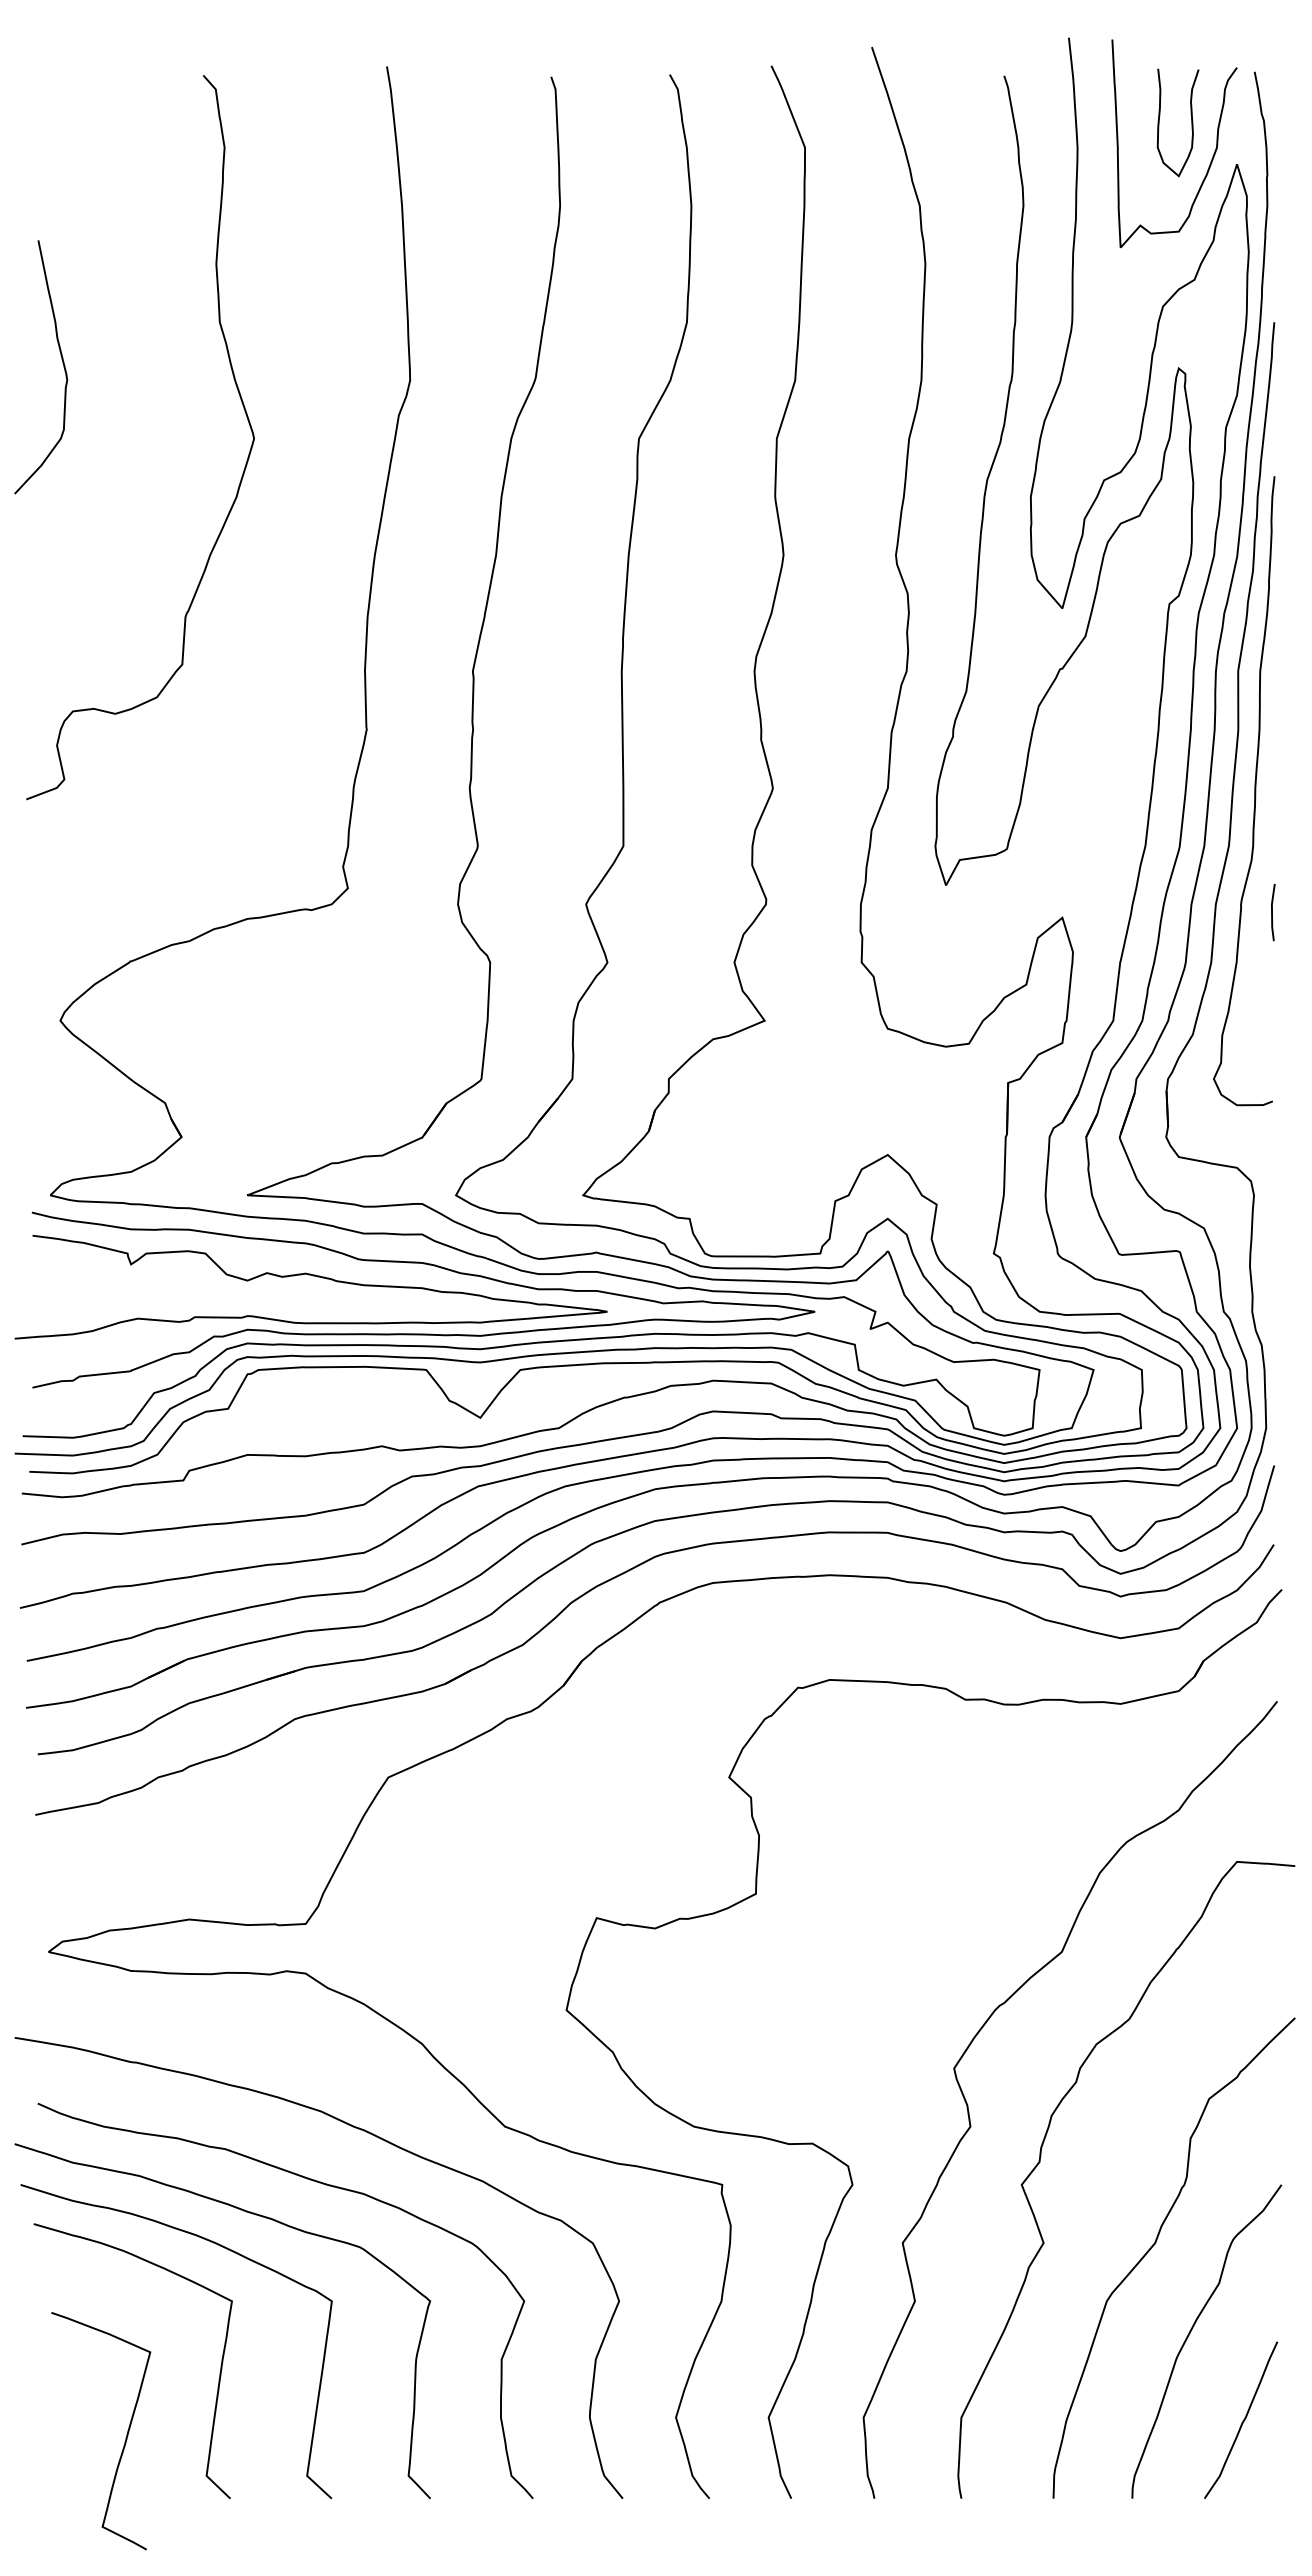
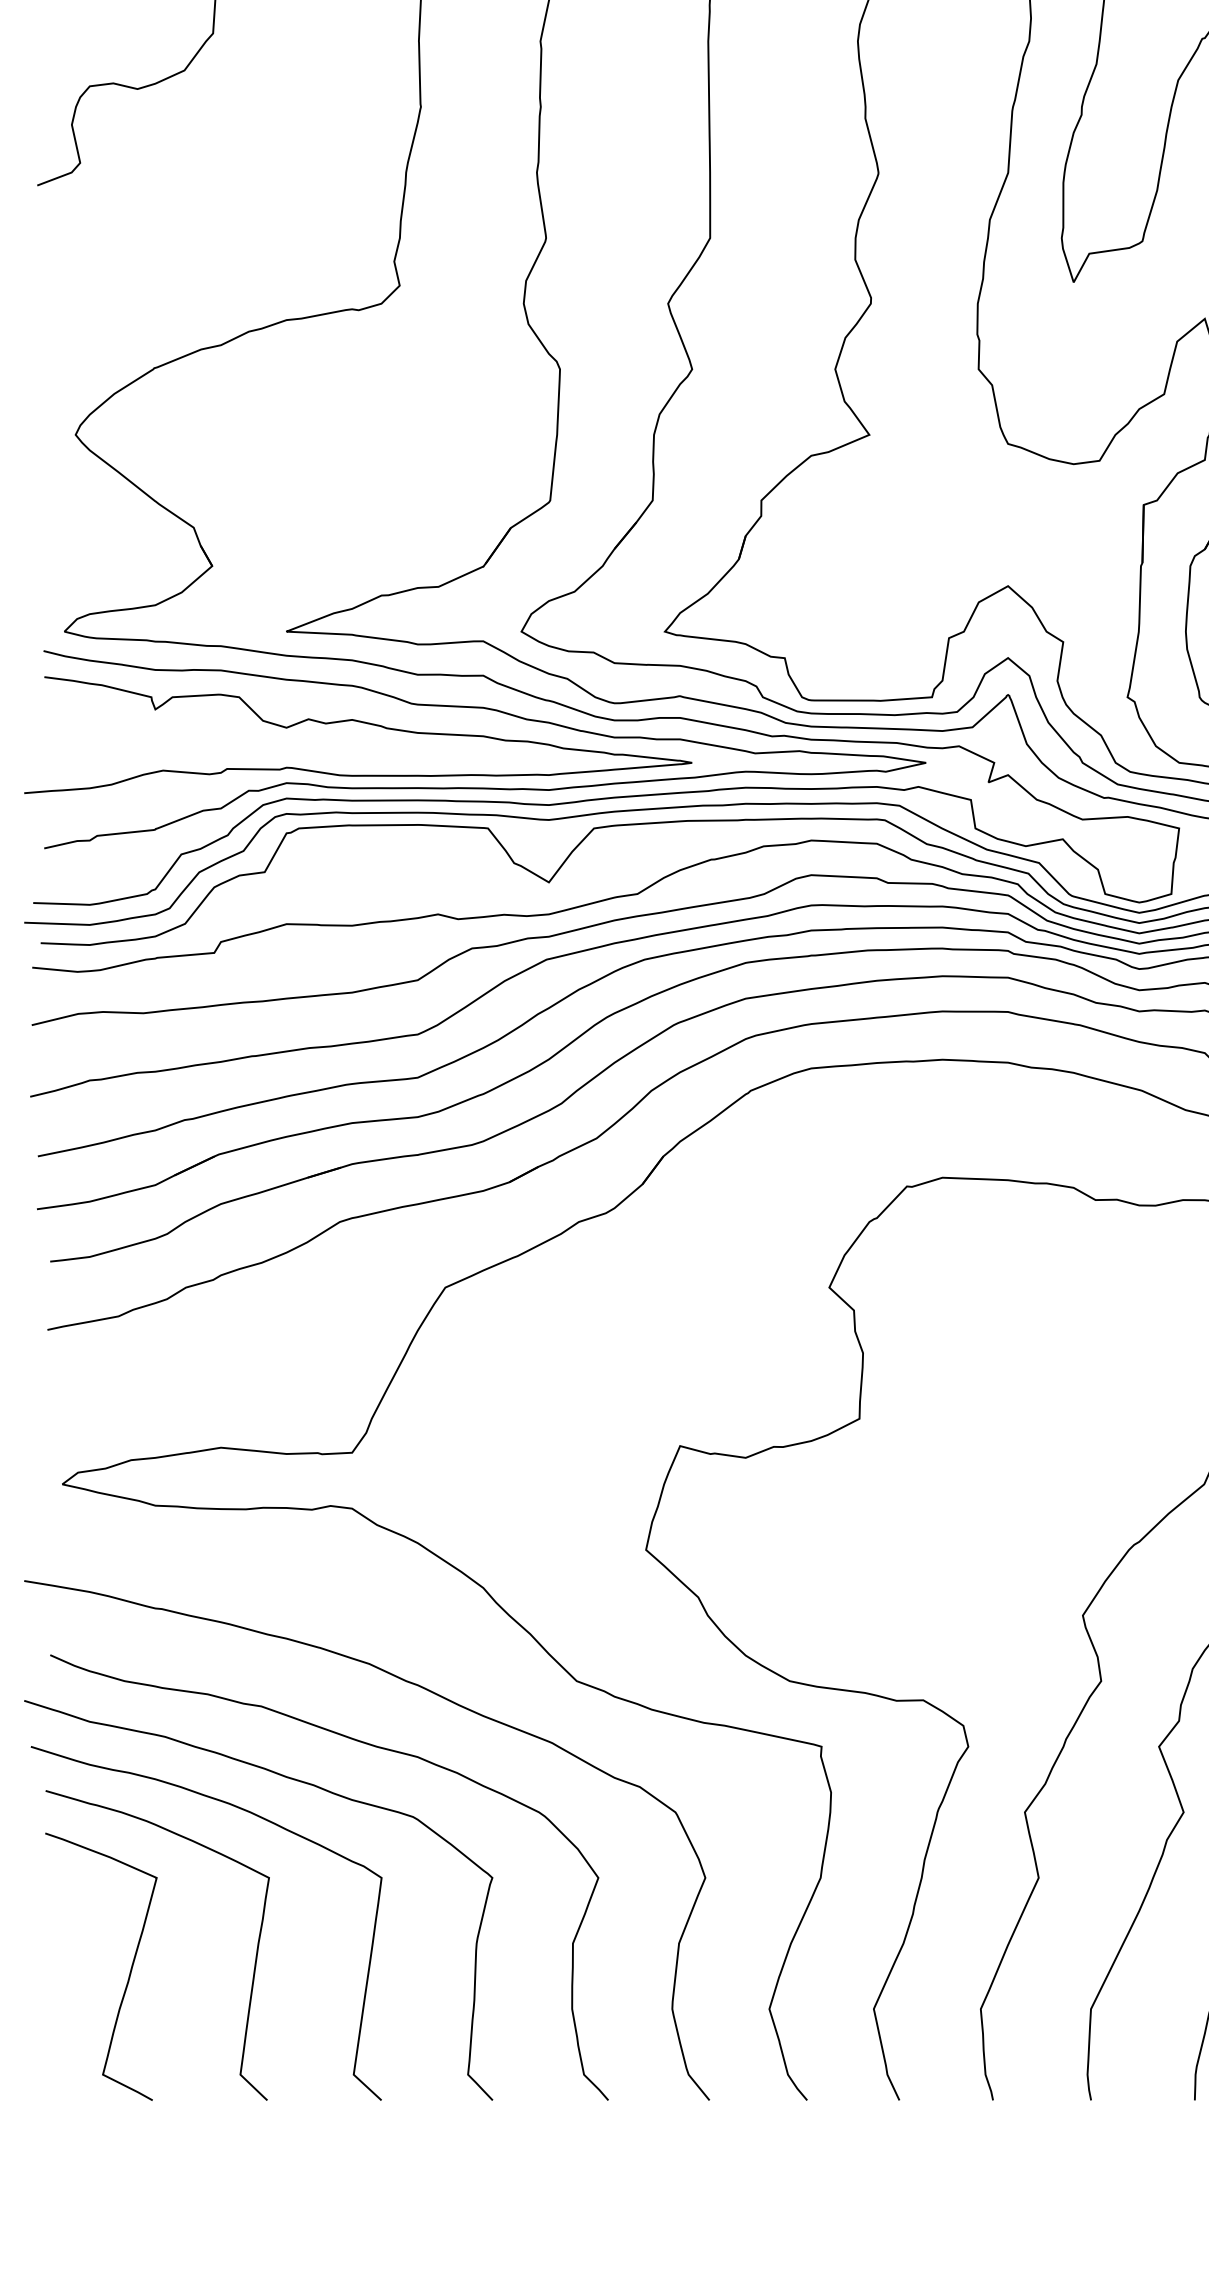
curve: (125, 2437) -> (128, 1973), moved

